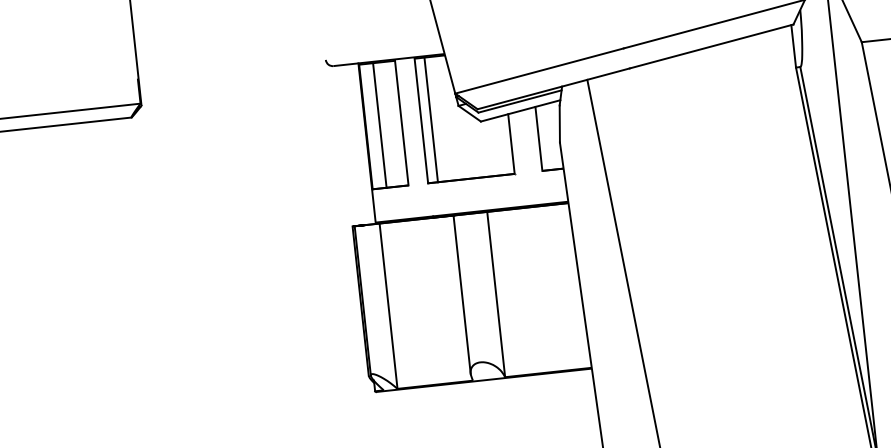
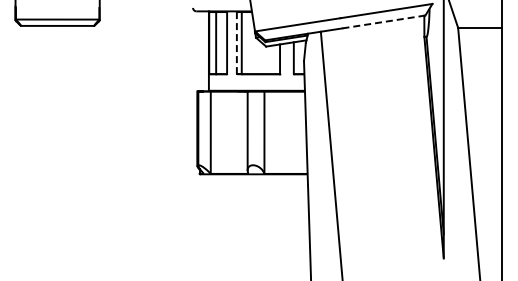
line: (710, 47) -> (383, 22), solid -> dashed
line: (420, 121) -> (236, 43), solid -> dashed

